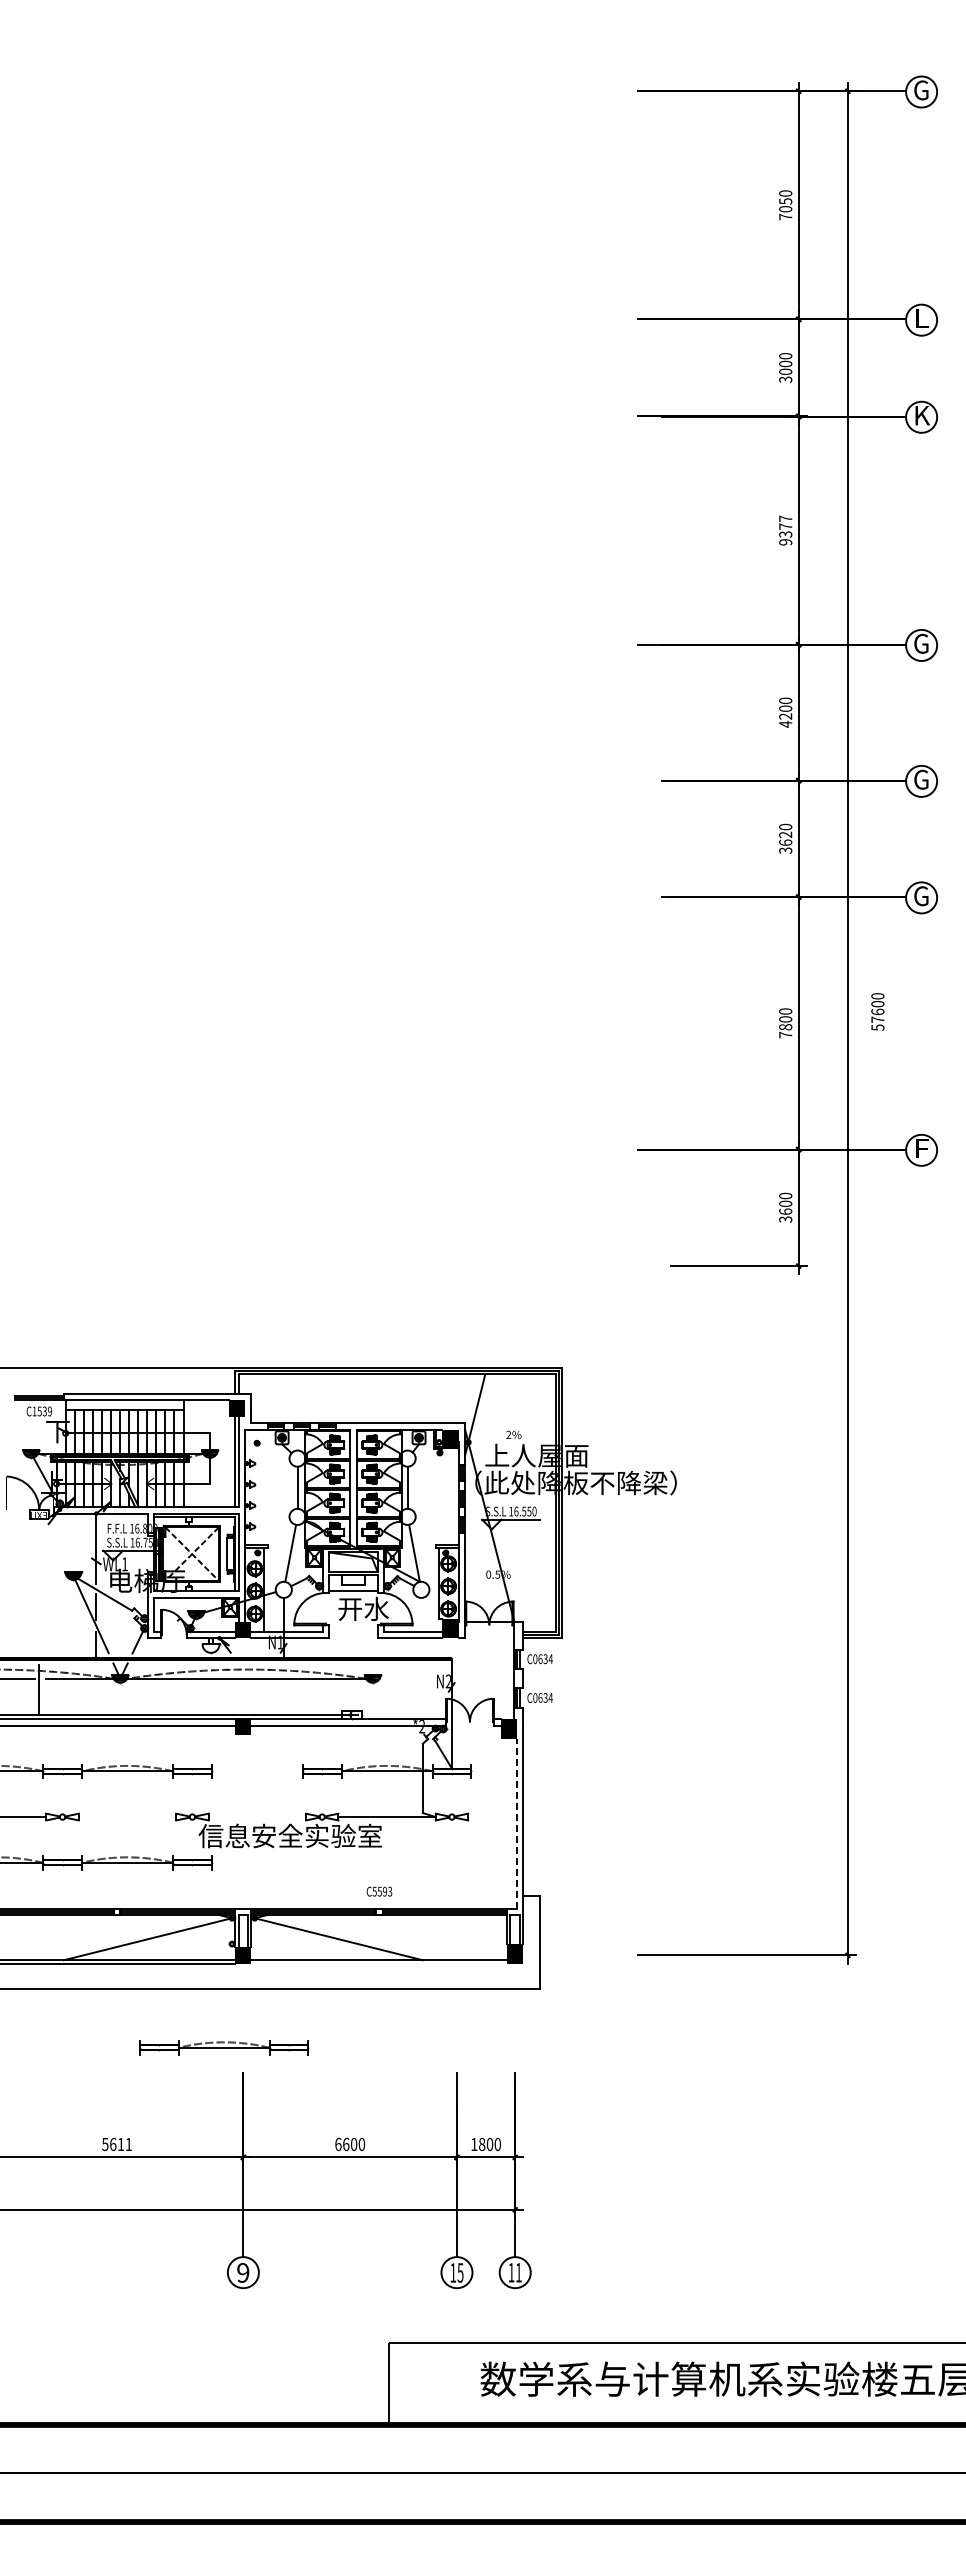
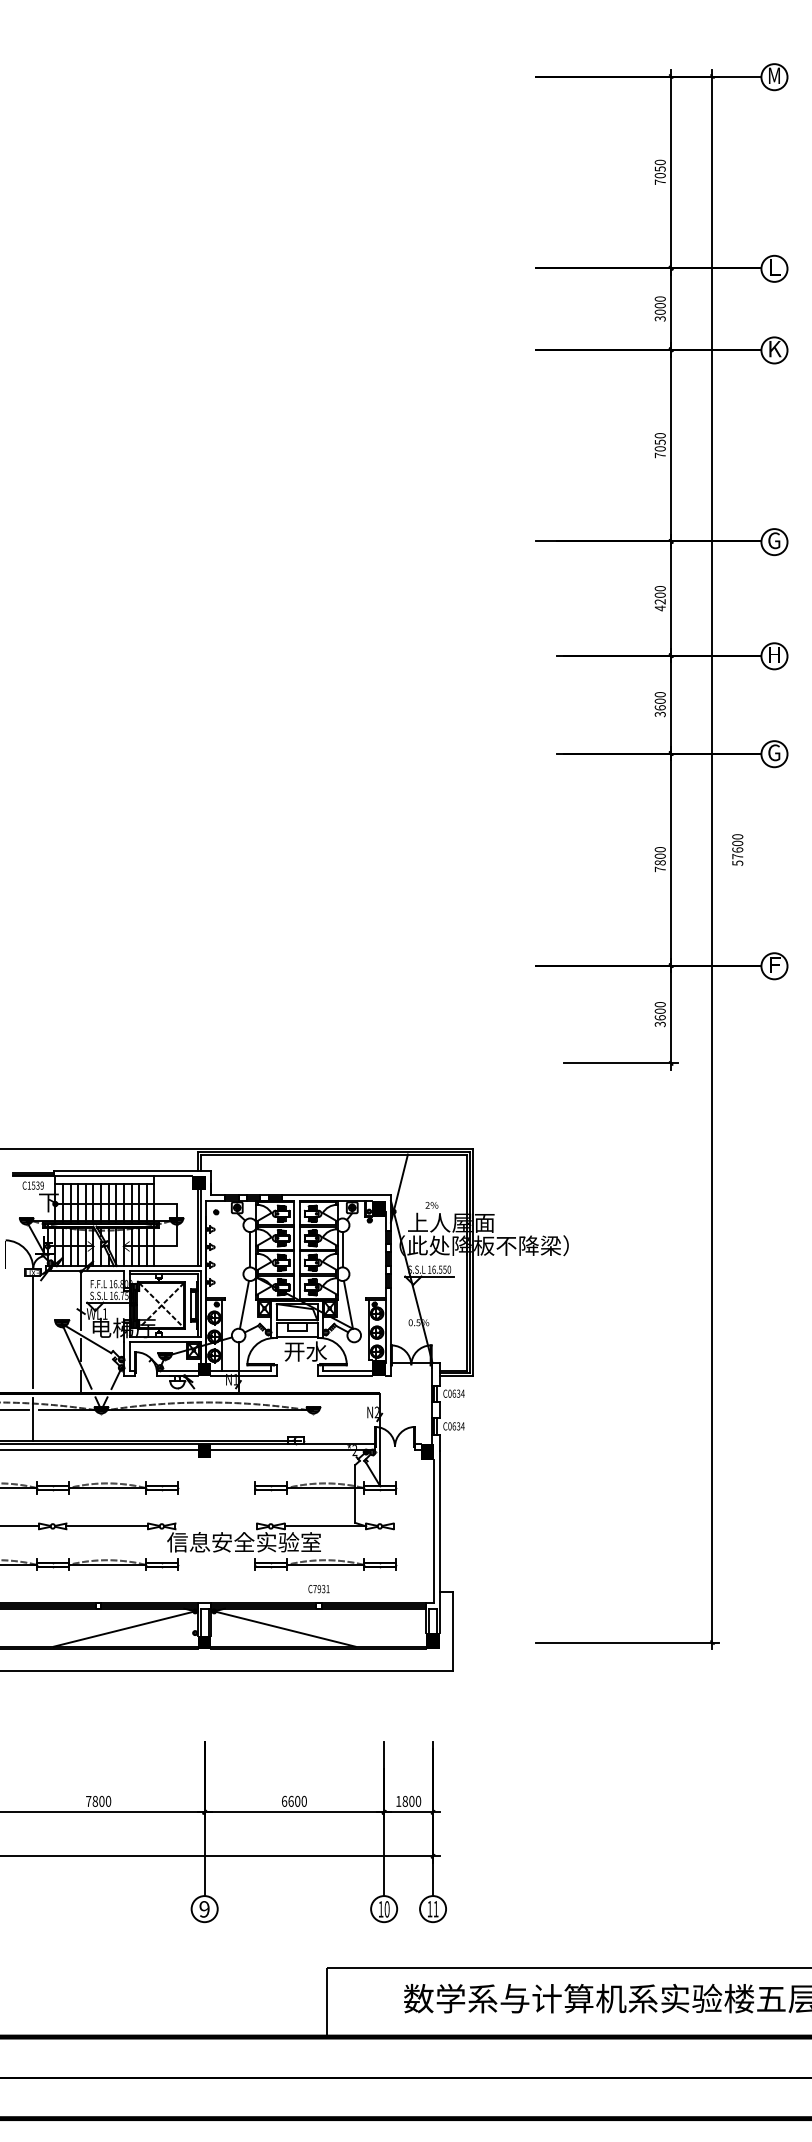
text: (921, 90) -> (774, 75), G -> M
text: (785, 530) -> (660, 445), 9377 -> 7050
text: (921, 779) -> (774, 654), G -> H
text: (785, 834) -> (660, 700), 3620 -> 3600
line: (39, 1585) -> (33, 1331), added
line: (127, 1817) -> (107, 1526), added
line: (516, 1823) -> (434, 1531), dashed -> solid
text: (382, 1891) -> (321, 1588), C5593 -> C7931
line: (379, 1963) -> (319, 1649), added
part: (224, 2047) -> (325, 1564), moved
text: (117, 2144) -> (98, 1801), 5611 -> 7800
text: (460, 2272) -> (387, 1908), 15 -> 10

